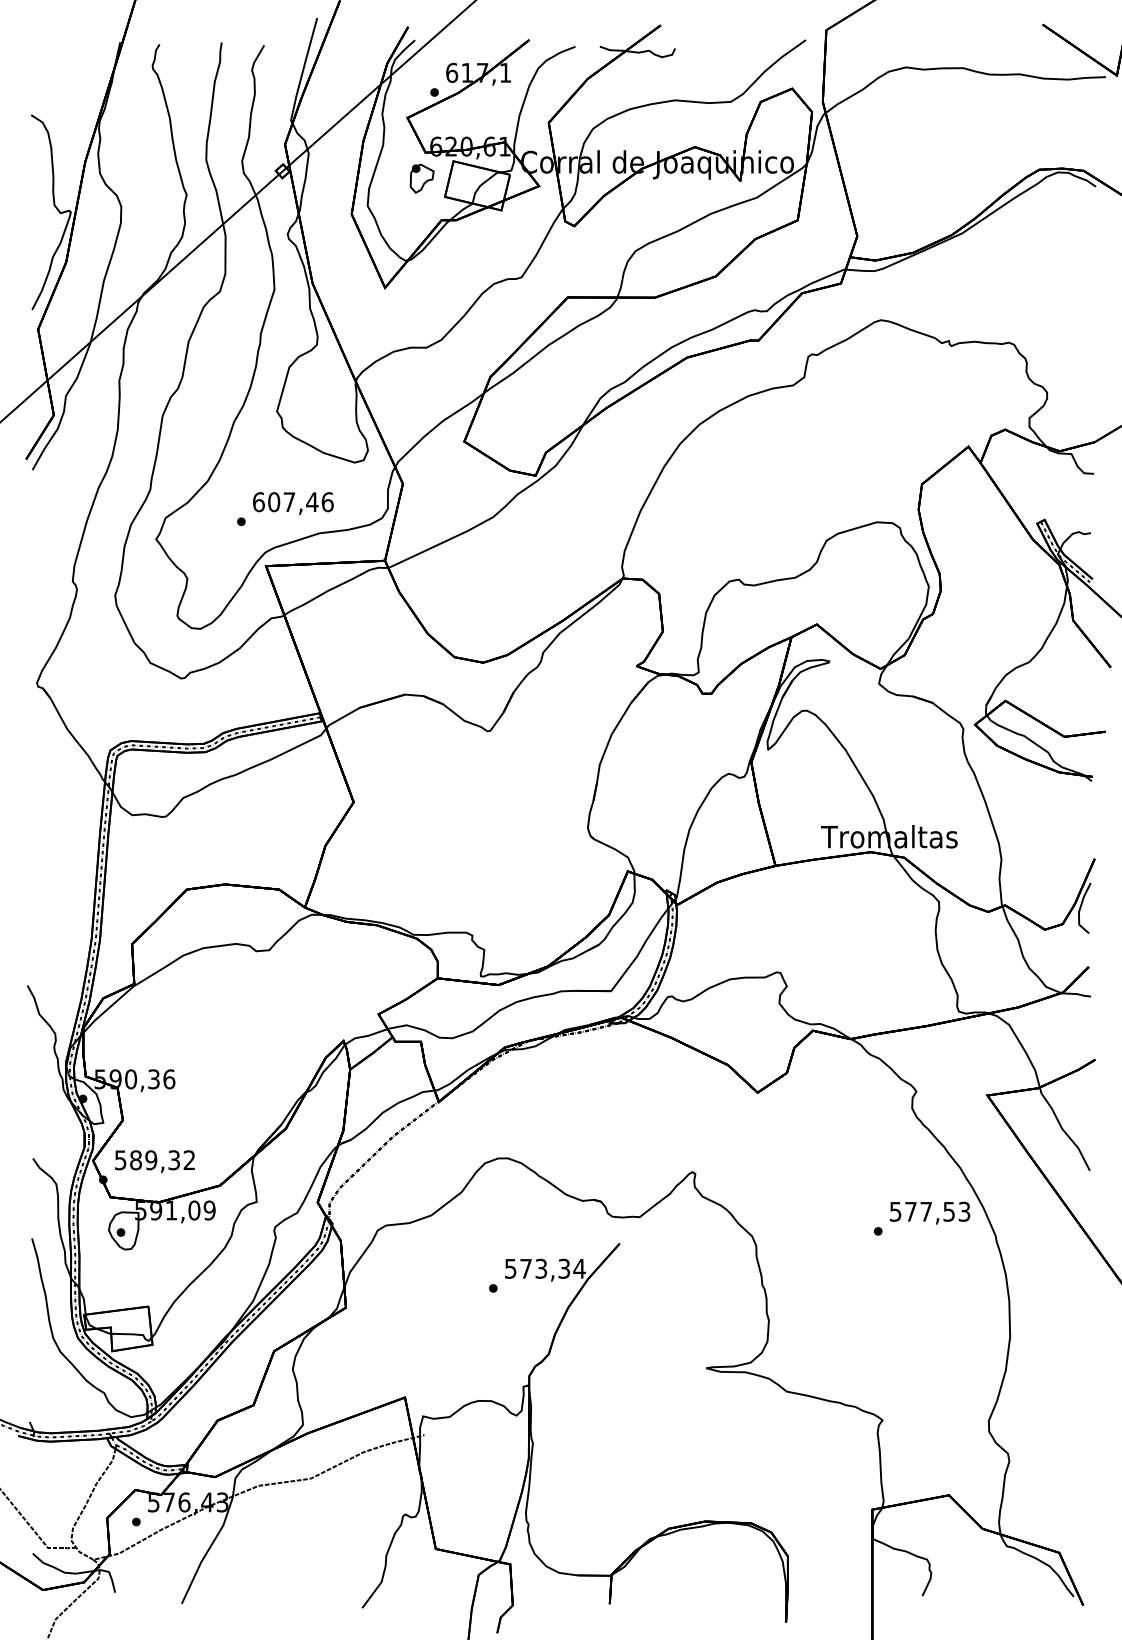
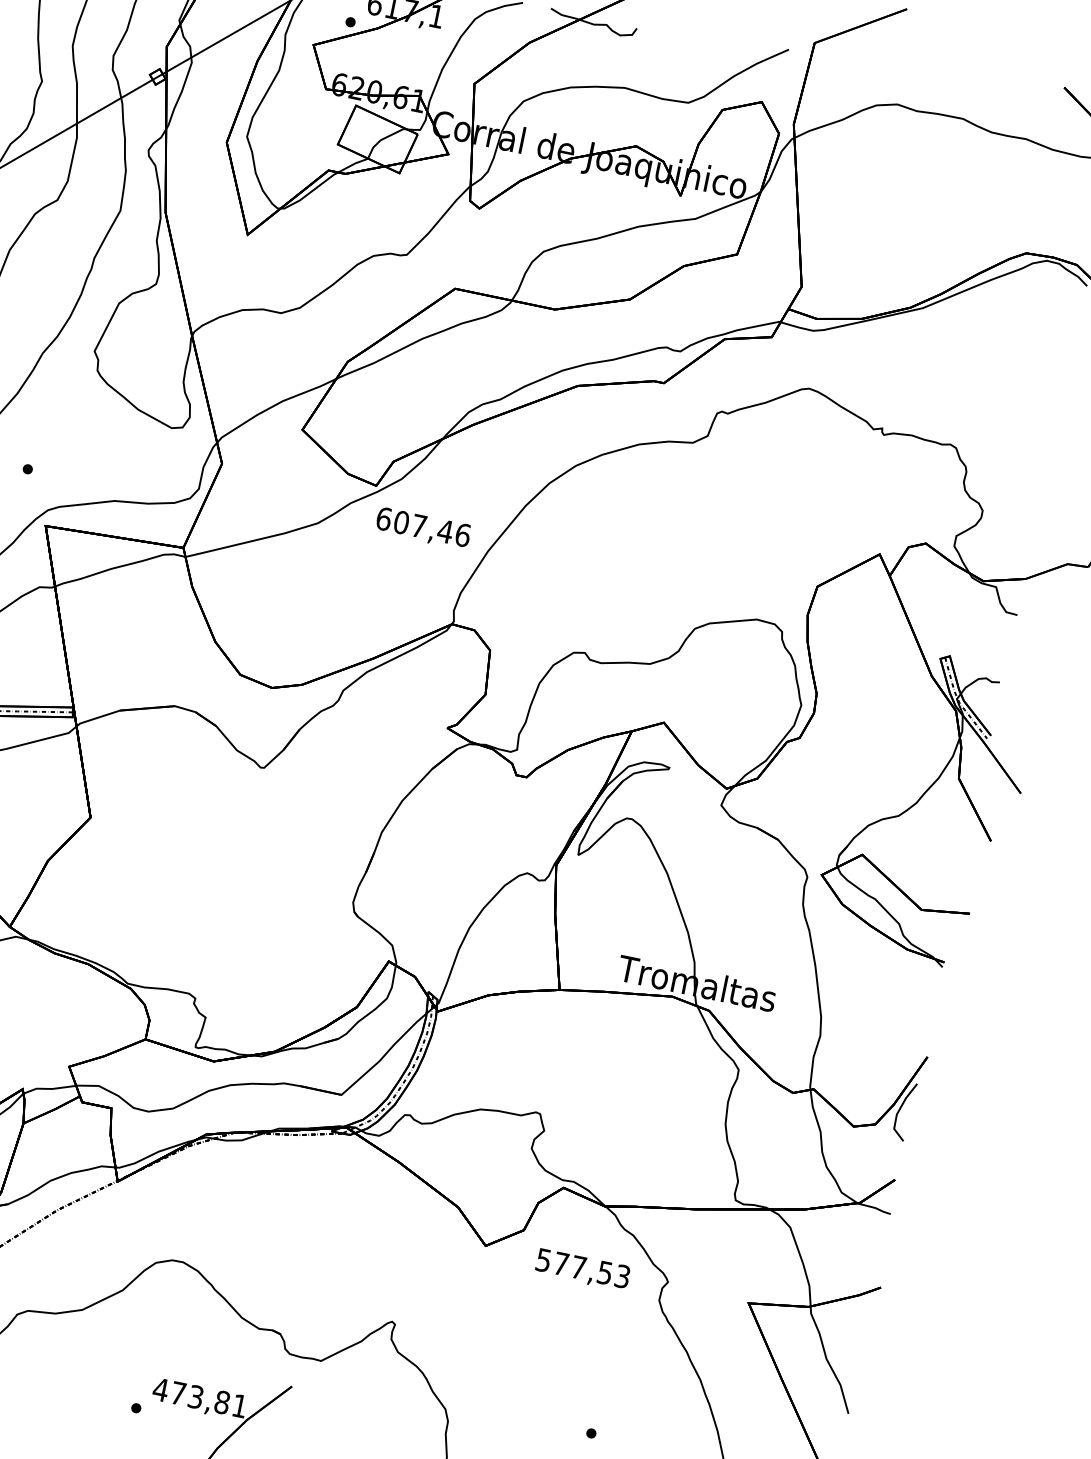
part: (421, 178) -> (315, 117), removed
text: (293, 503) -> (423, 528), moved
text: (930, 1212) -> (583, 1269), moved
text: (544, 1268) -> (199, 1397), 573,34 -> 473,81

